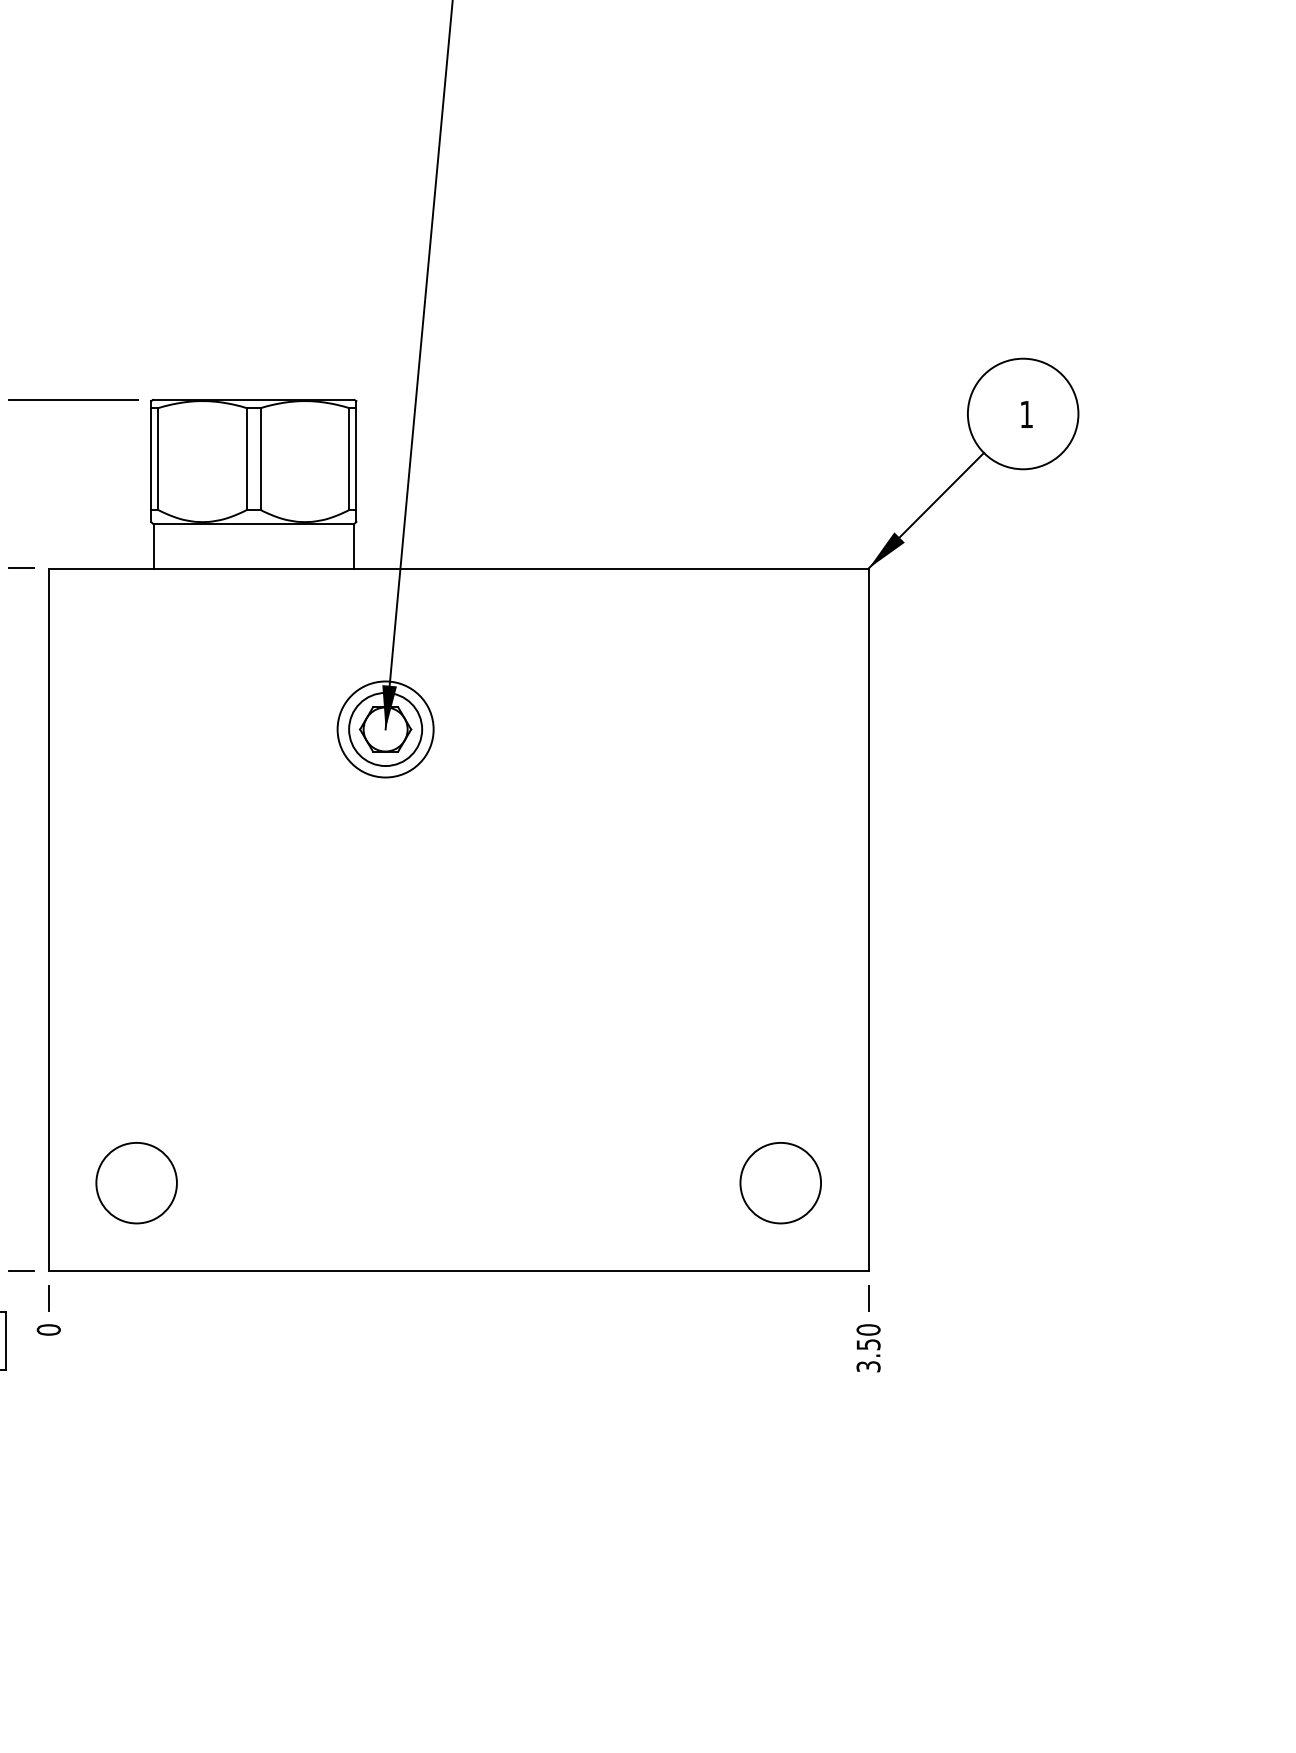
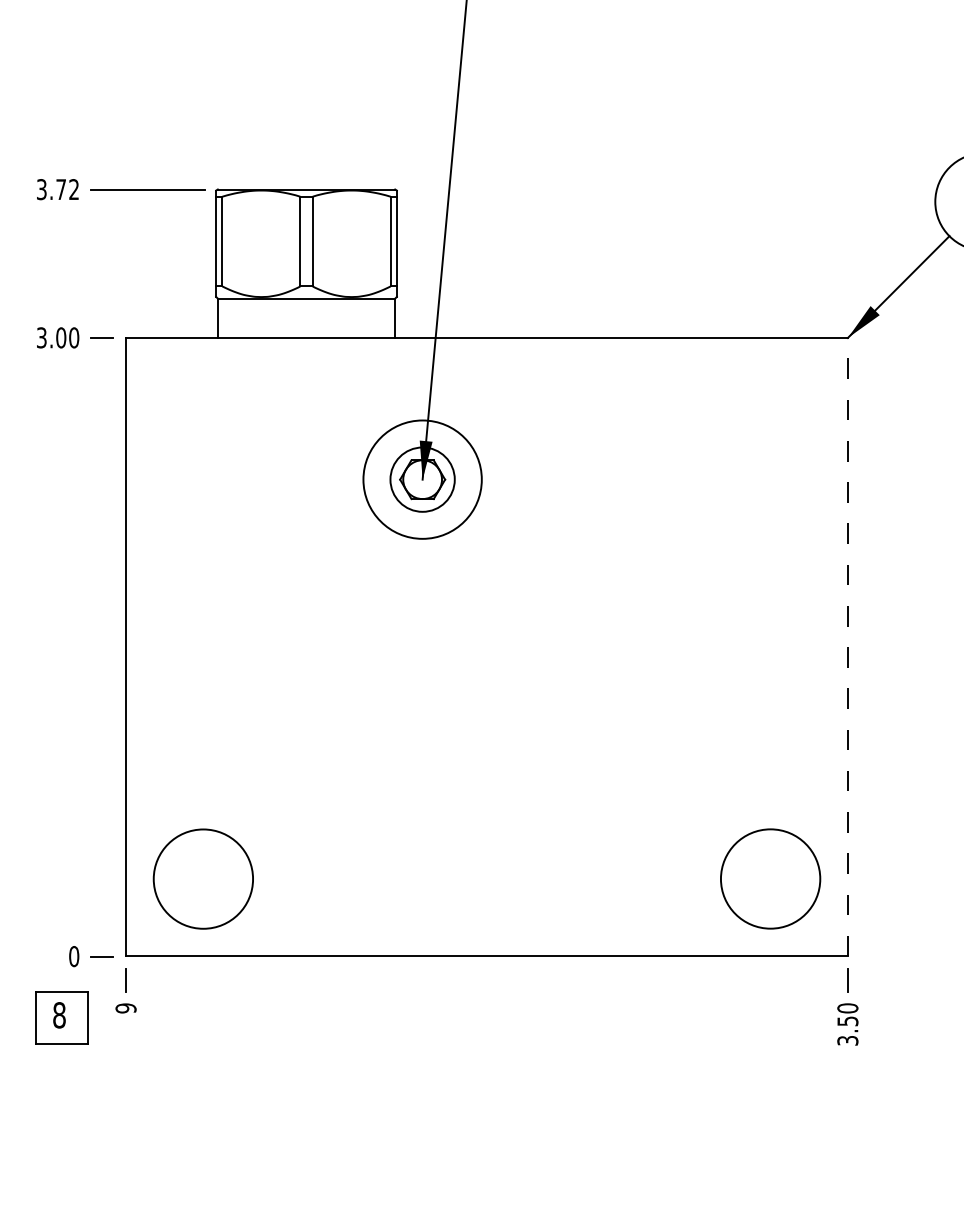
circle: (385, 729) -> (422, 479), size x1.4
line: (868, 919) -> (847, 646), solid -> dashed
circle: (136, 1182) -> (203, 878), size x1.4
circle: (780, 1183) -> (770, 879), size x1.4
text: (48, 1329) -> (125, 1007), 0 -> 9

